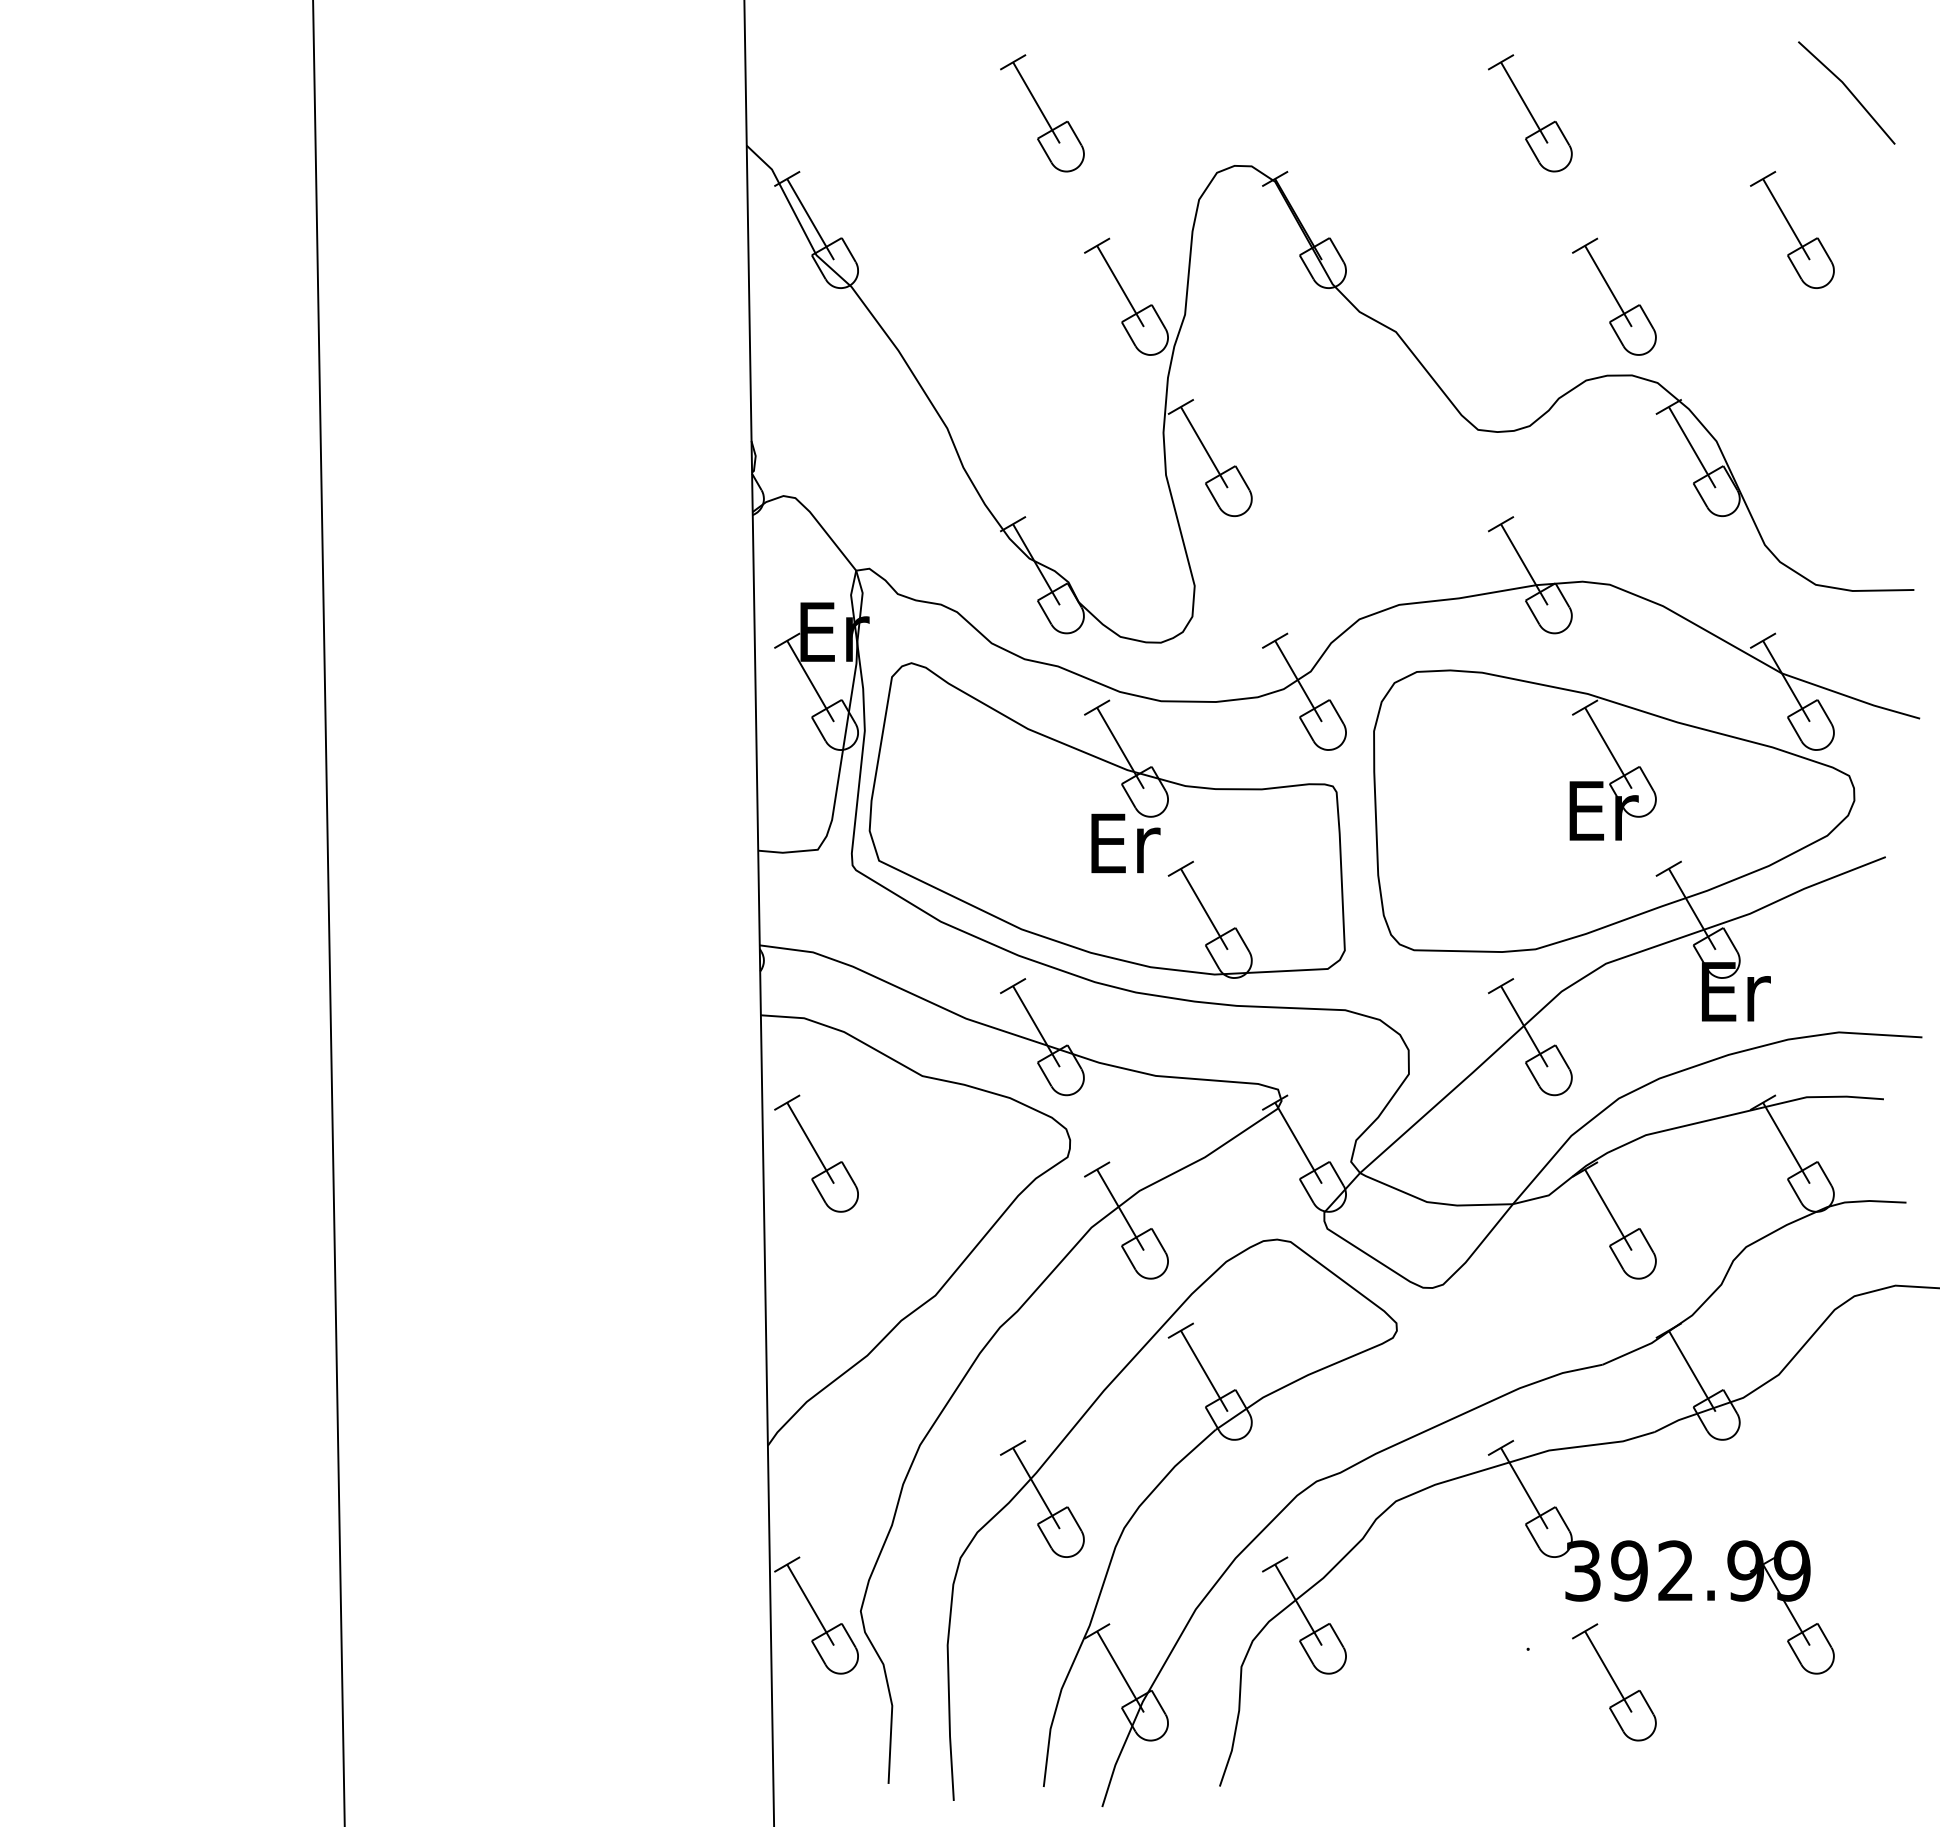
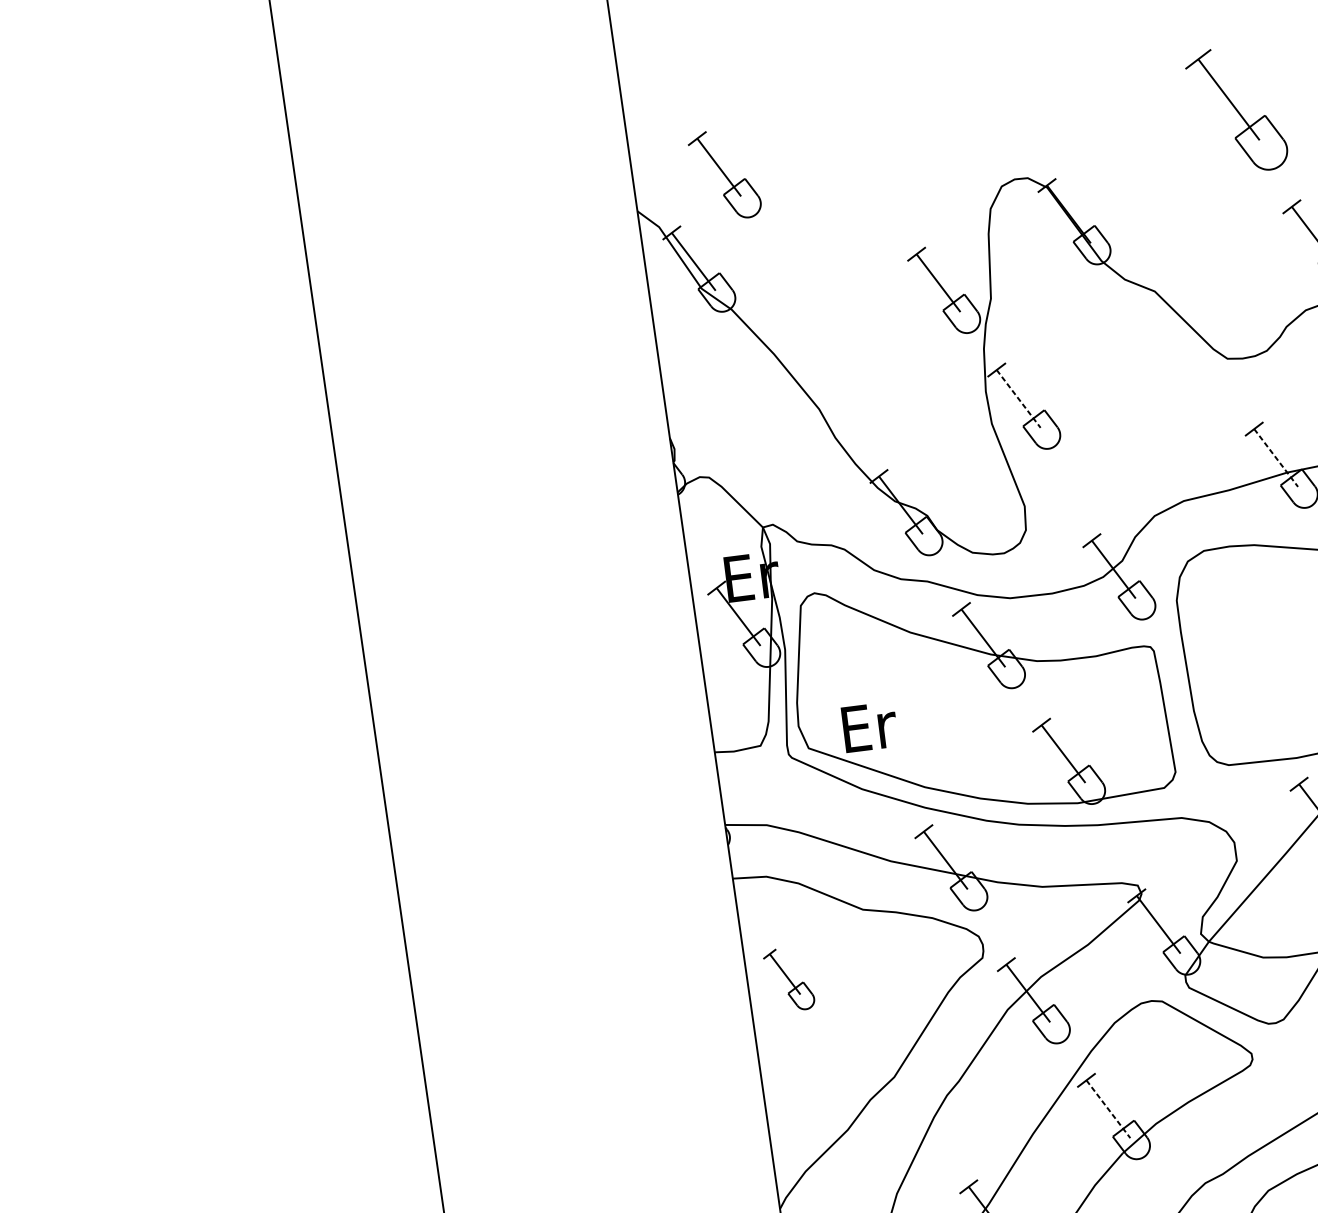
part: (1042, 113) -> (724, 175), moved
part: (1530, 113) -> (1237, 110), size x1.4
line: (1204, 447) -> (1018, 398), solid -> dashed
line: (1524, 564) -> (1276, 457), solid -> dashed
text: (1125, 843) -> (869, 727), moved
part: (816, 1153) -> (789, 979), size x0.7
line: (1204, 1371) -> (1108, 1109), solid -> dashed

